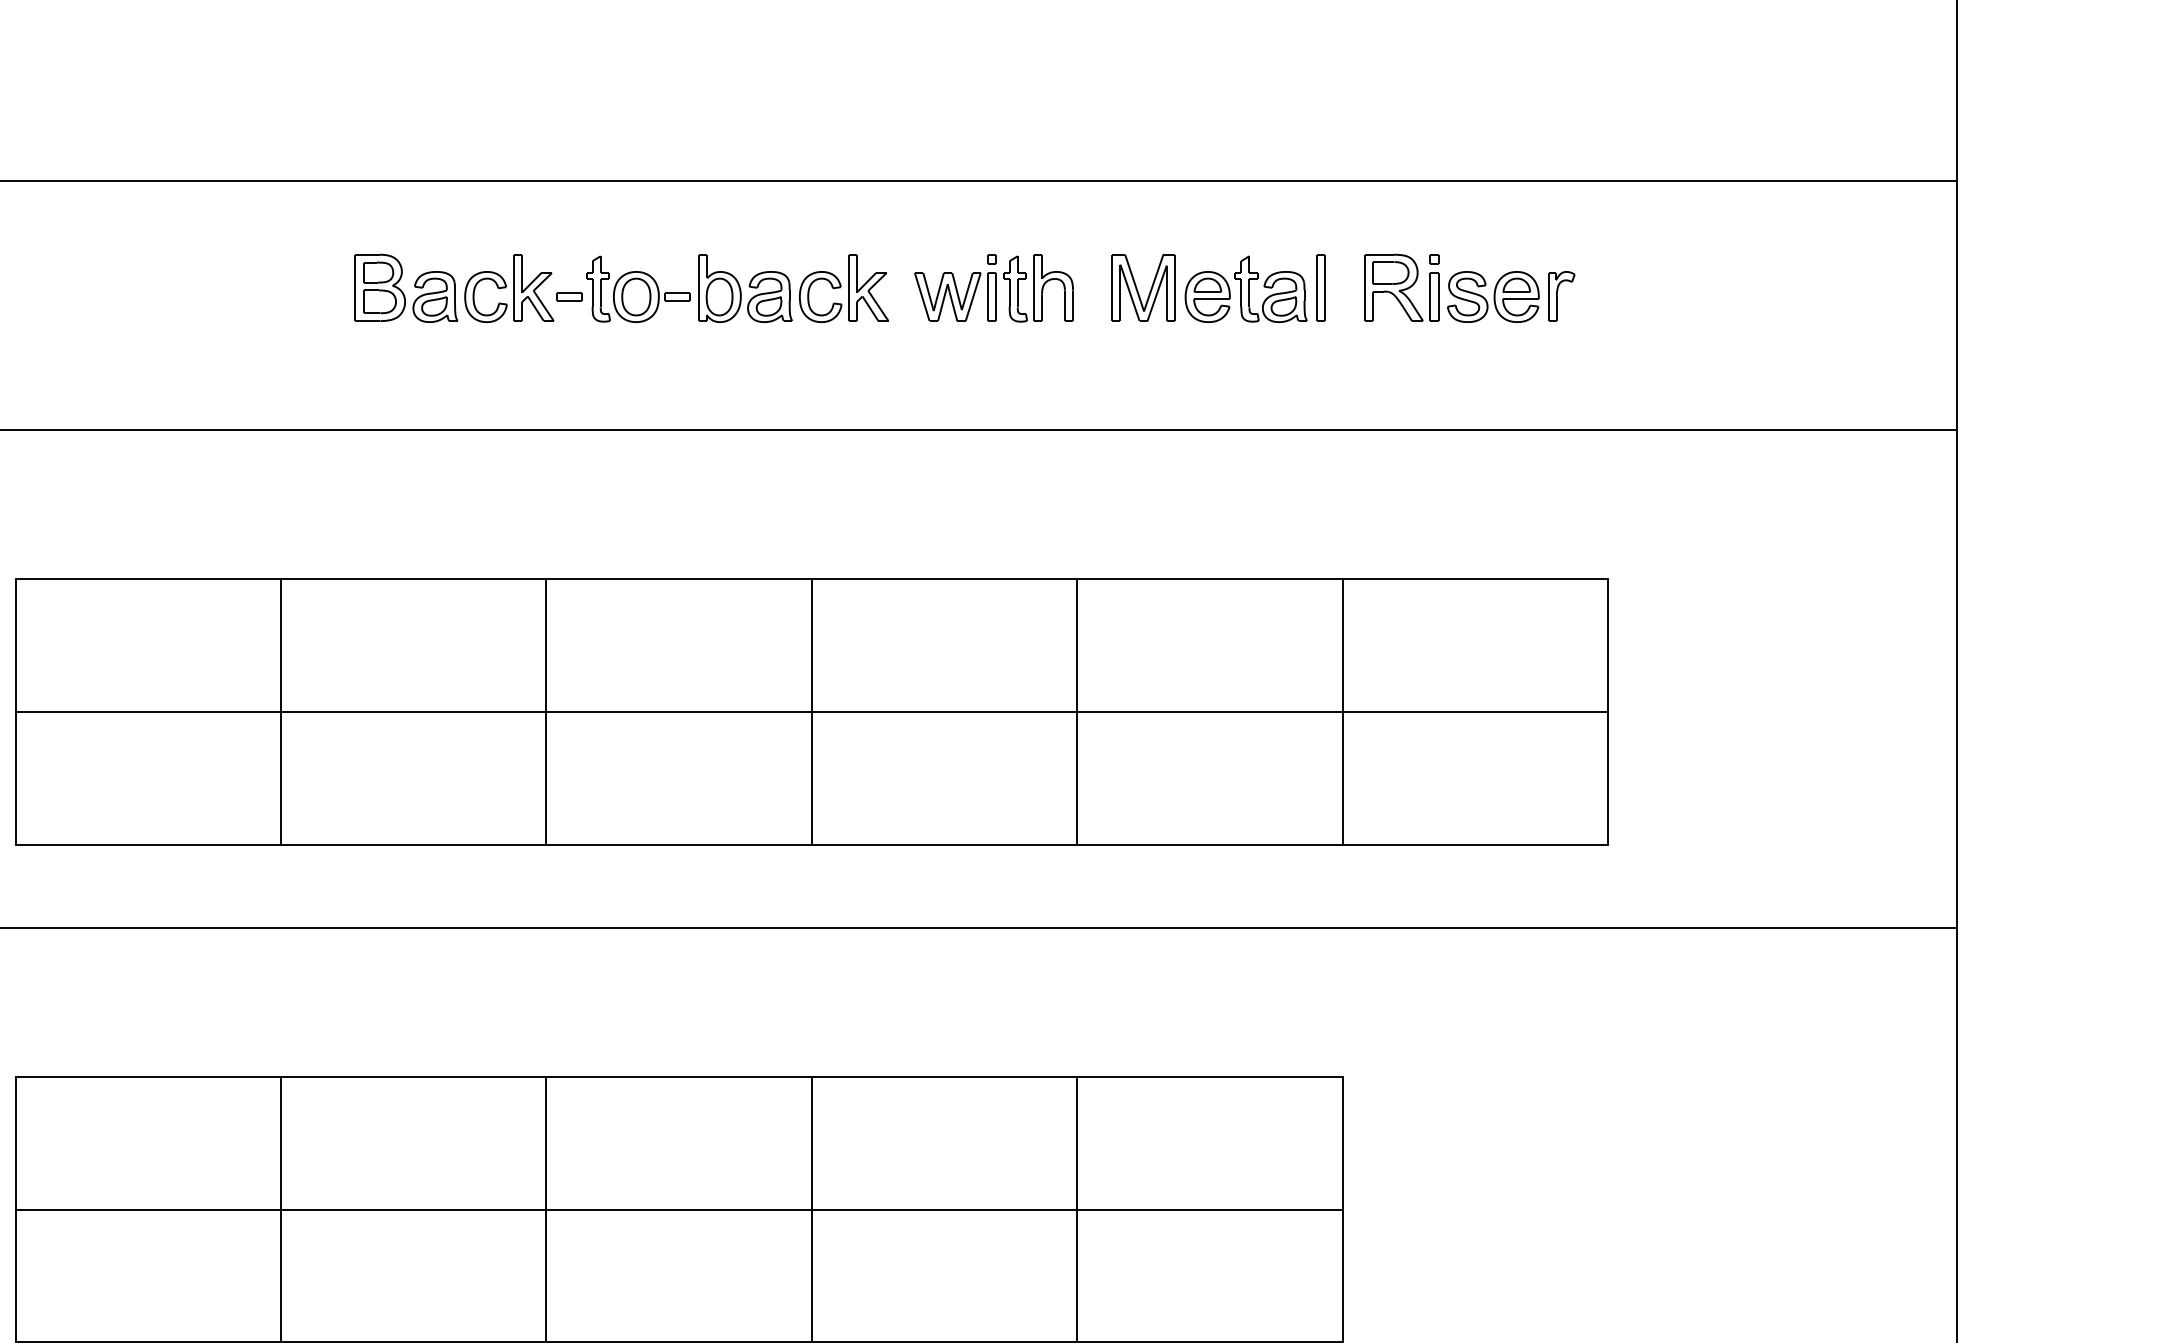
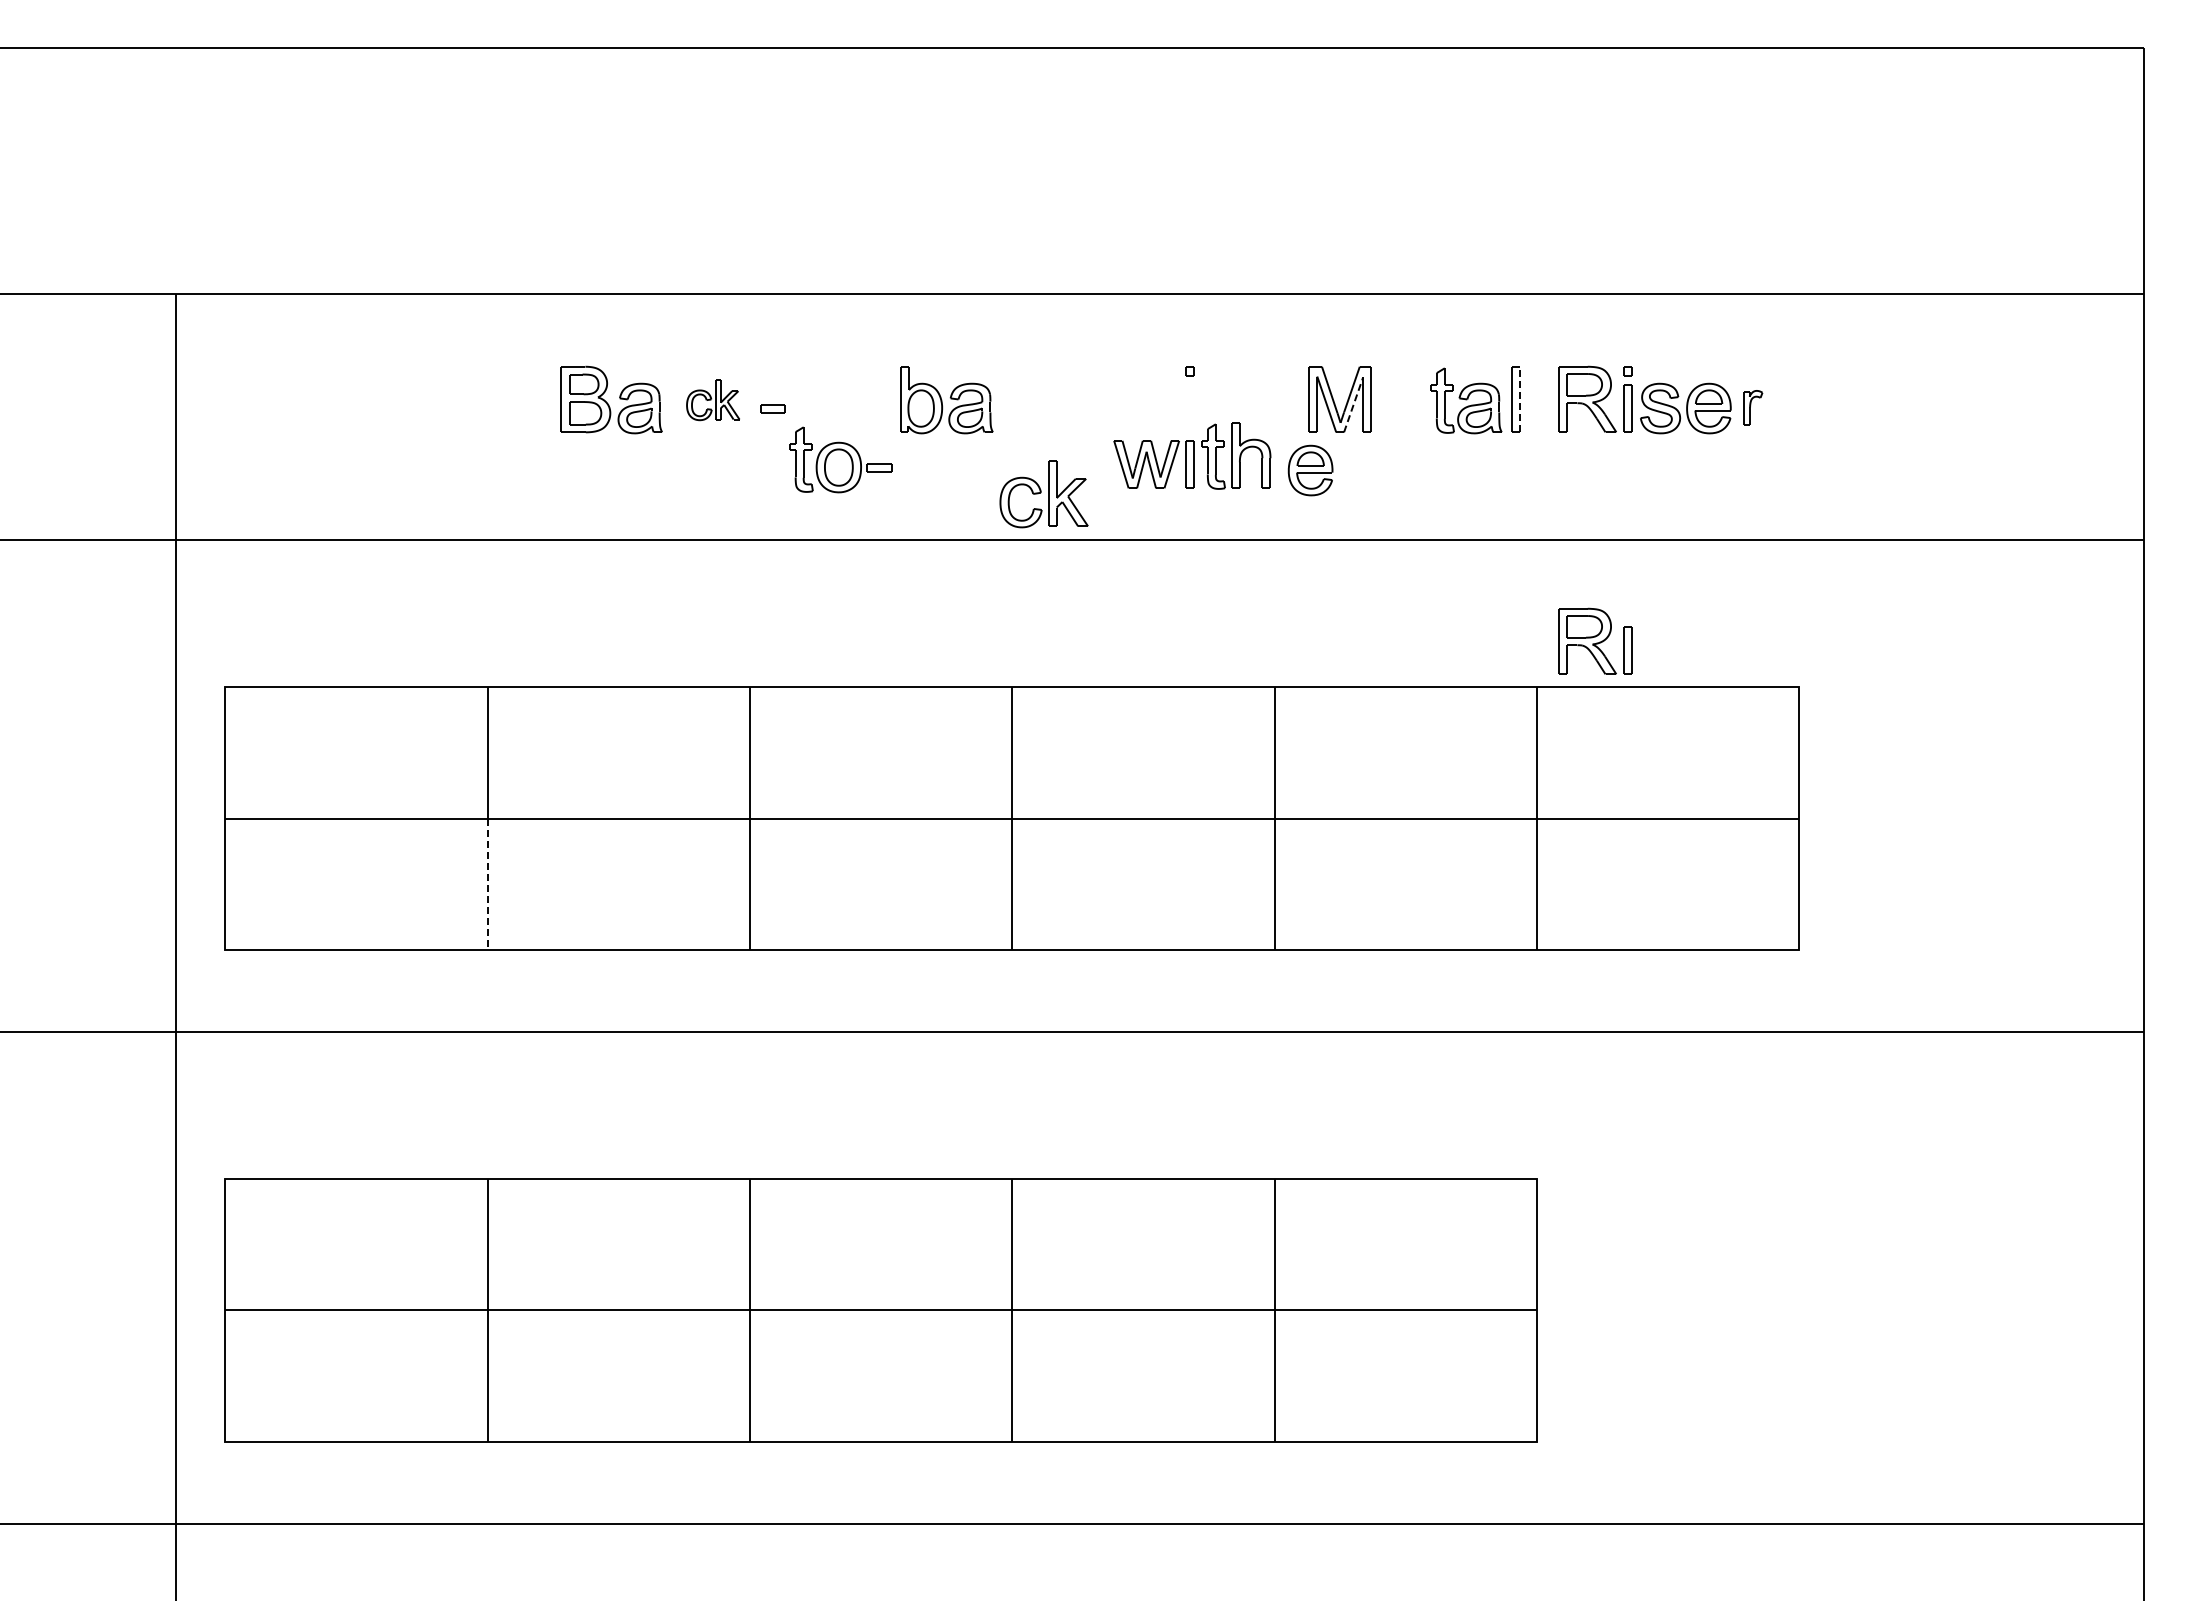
part: (994, 287) -> (1192, 455), moved
line: (1325, 287) -> (1519, 399), solid -> dashed
part: (508, 288) -> (712, 400), size x0.6
part: (638, 288) -> (840, 459), moved
part: (843, 288) -> (1043, 494), moved
line: (1157, 292) -> (1353, 404), solid -> dashed
part: (1561, 295) -> (1753, 407), size x0.7
part: (1207, 296) -> (1310, 470), moved
part: (1401, 531) -> (1595, 640), added
line: (280, 778) -> (487, 884), solid -> dashed

